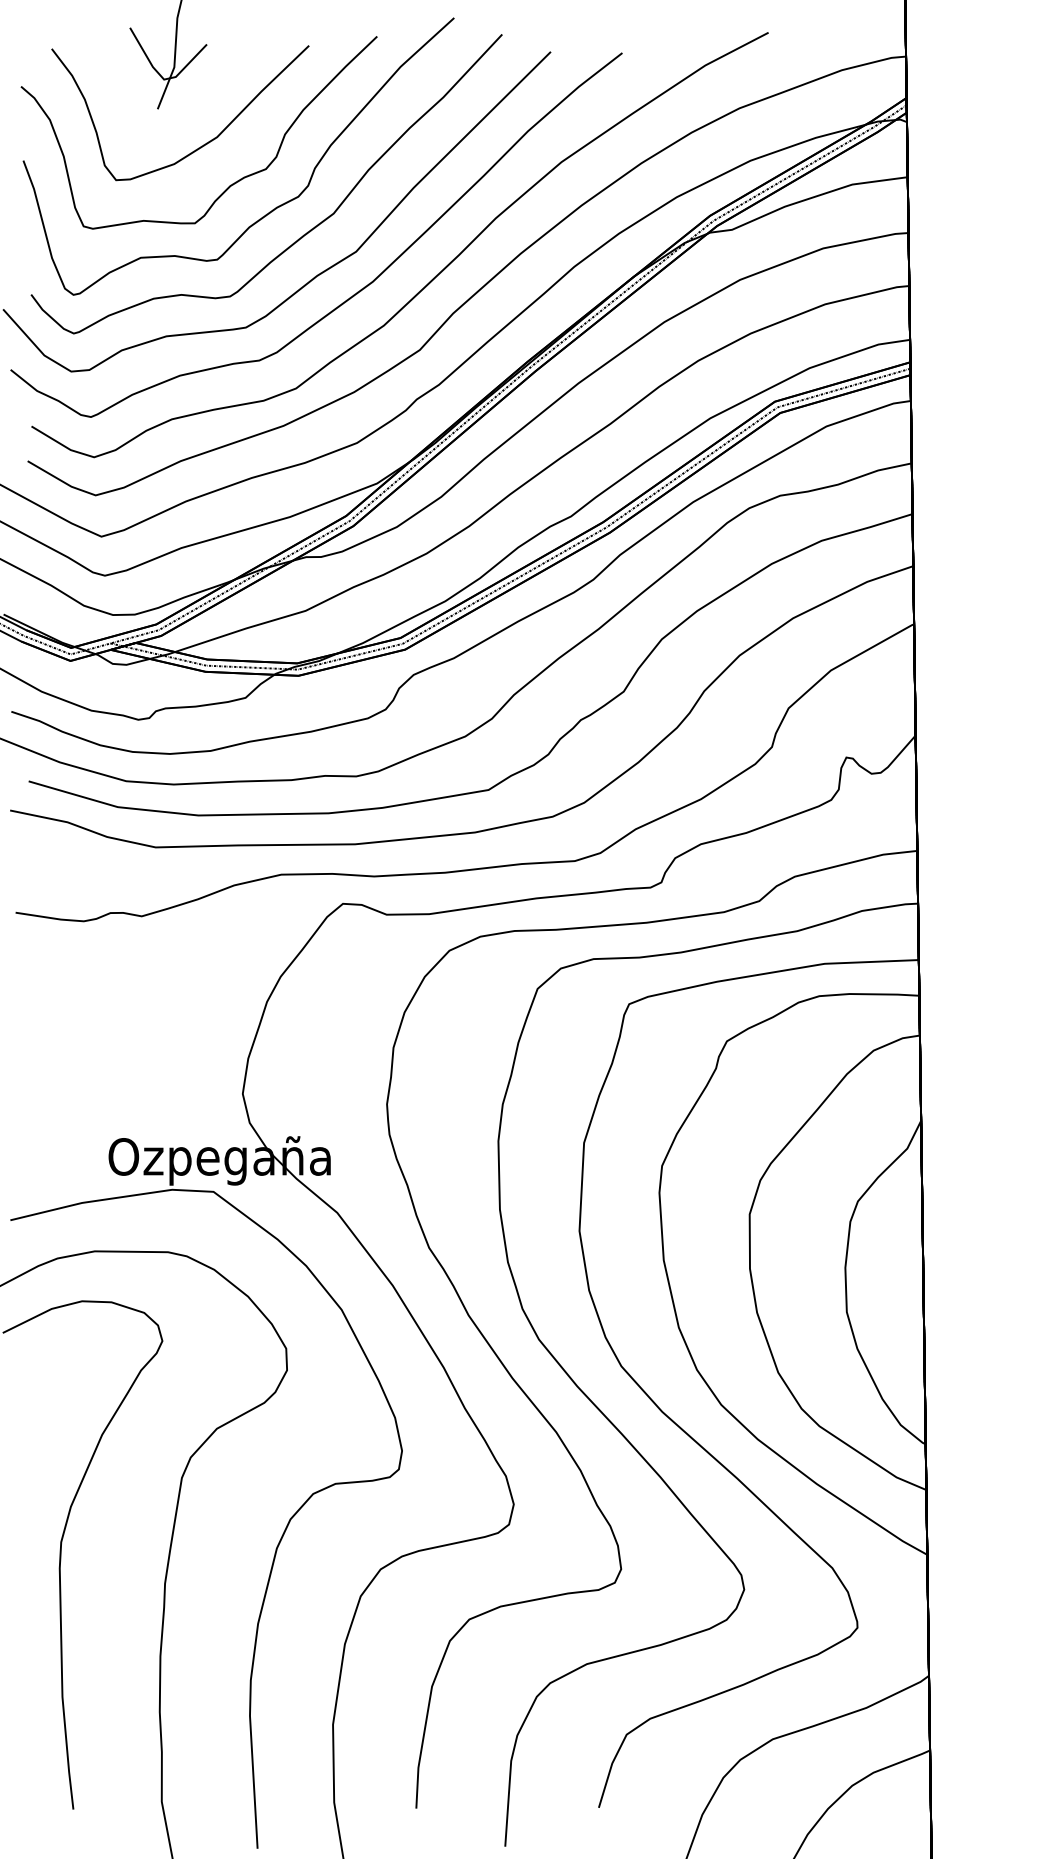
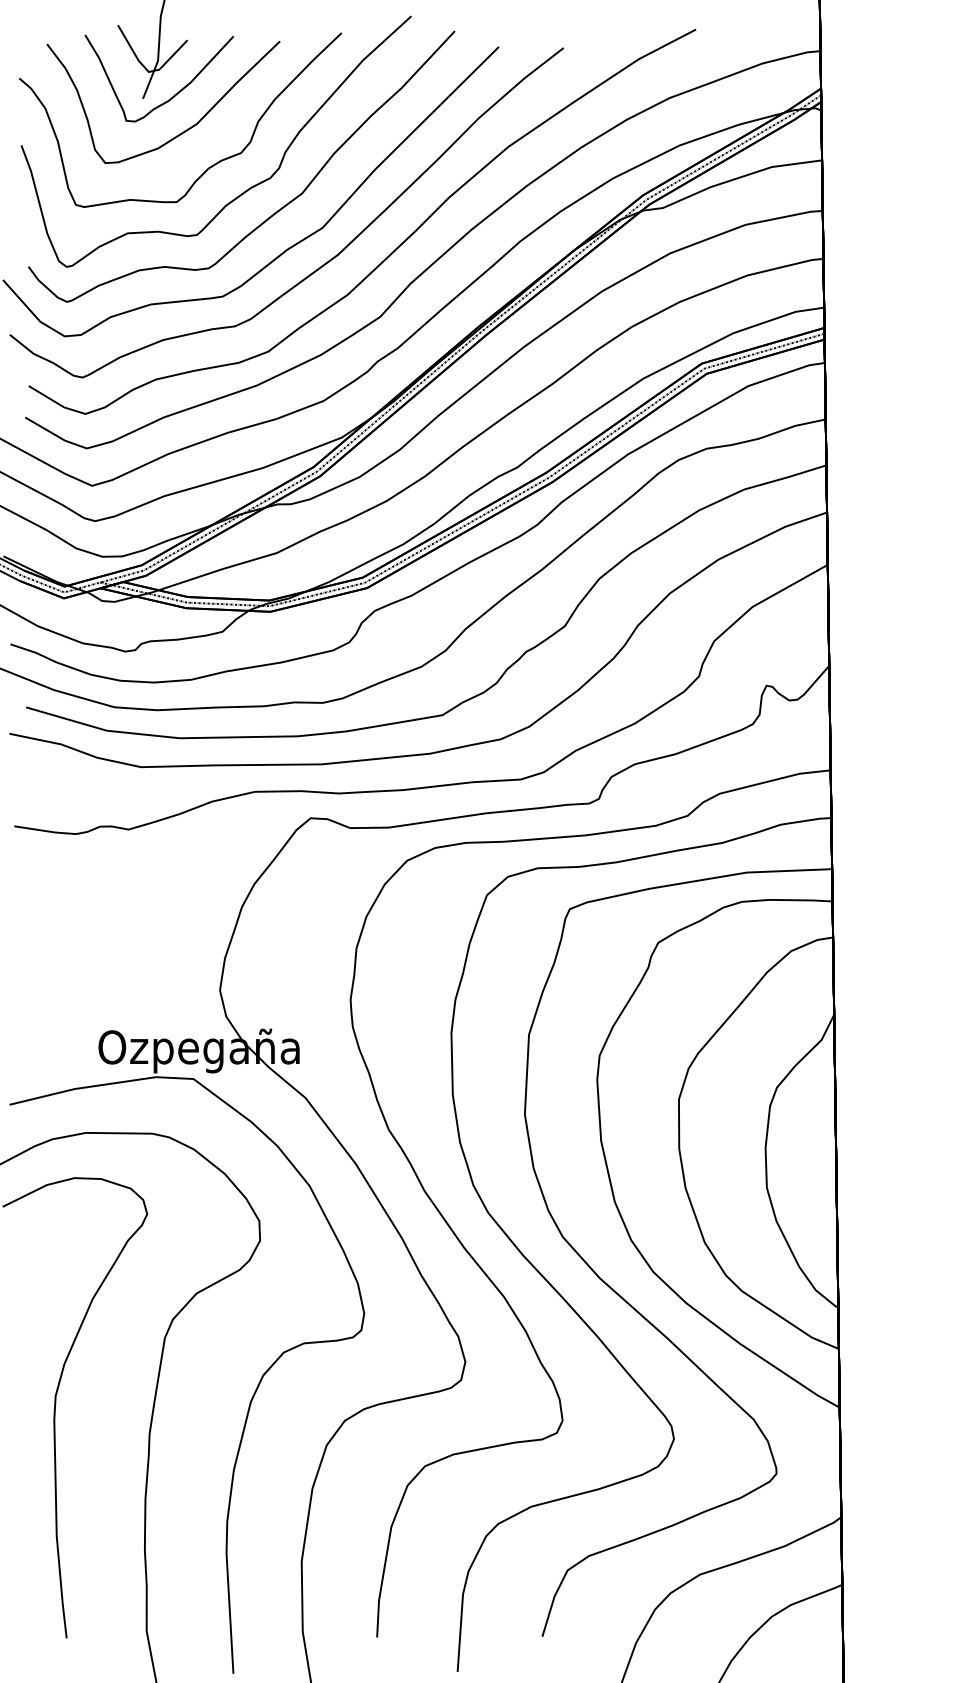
part: (192, 104) -> (174, 94), added

